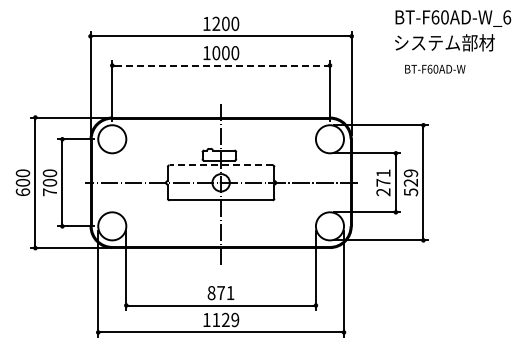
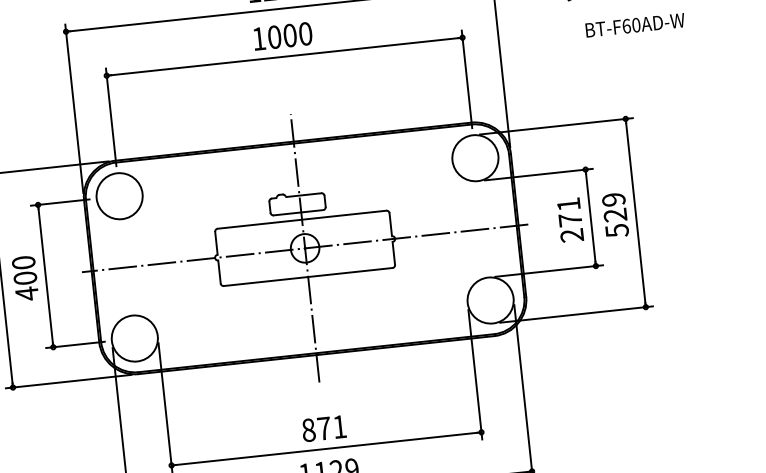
line: (221, 65) -> (285, 56), dashed -> solid
line: (221, 165) -> (302, 220), dashed -> solid
text: (49, 192) -> (26, 294), 700 -> 400

